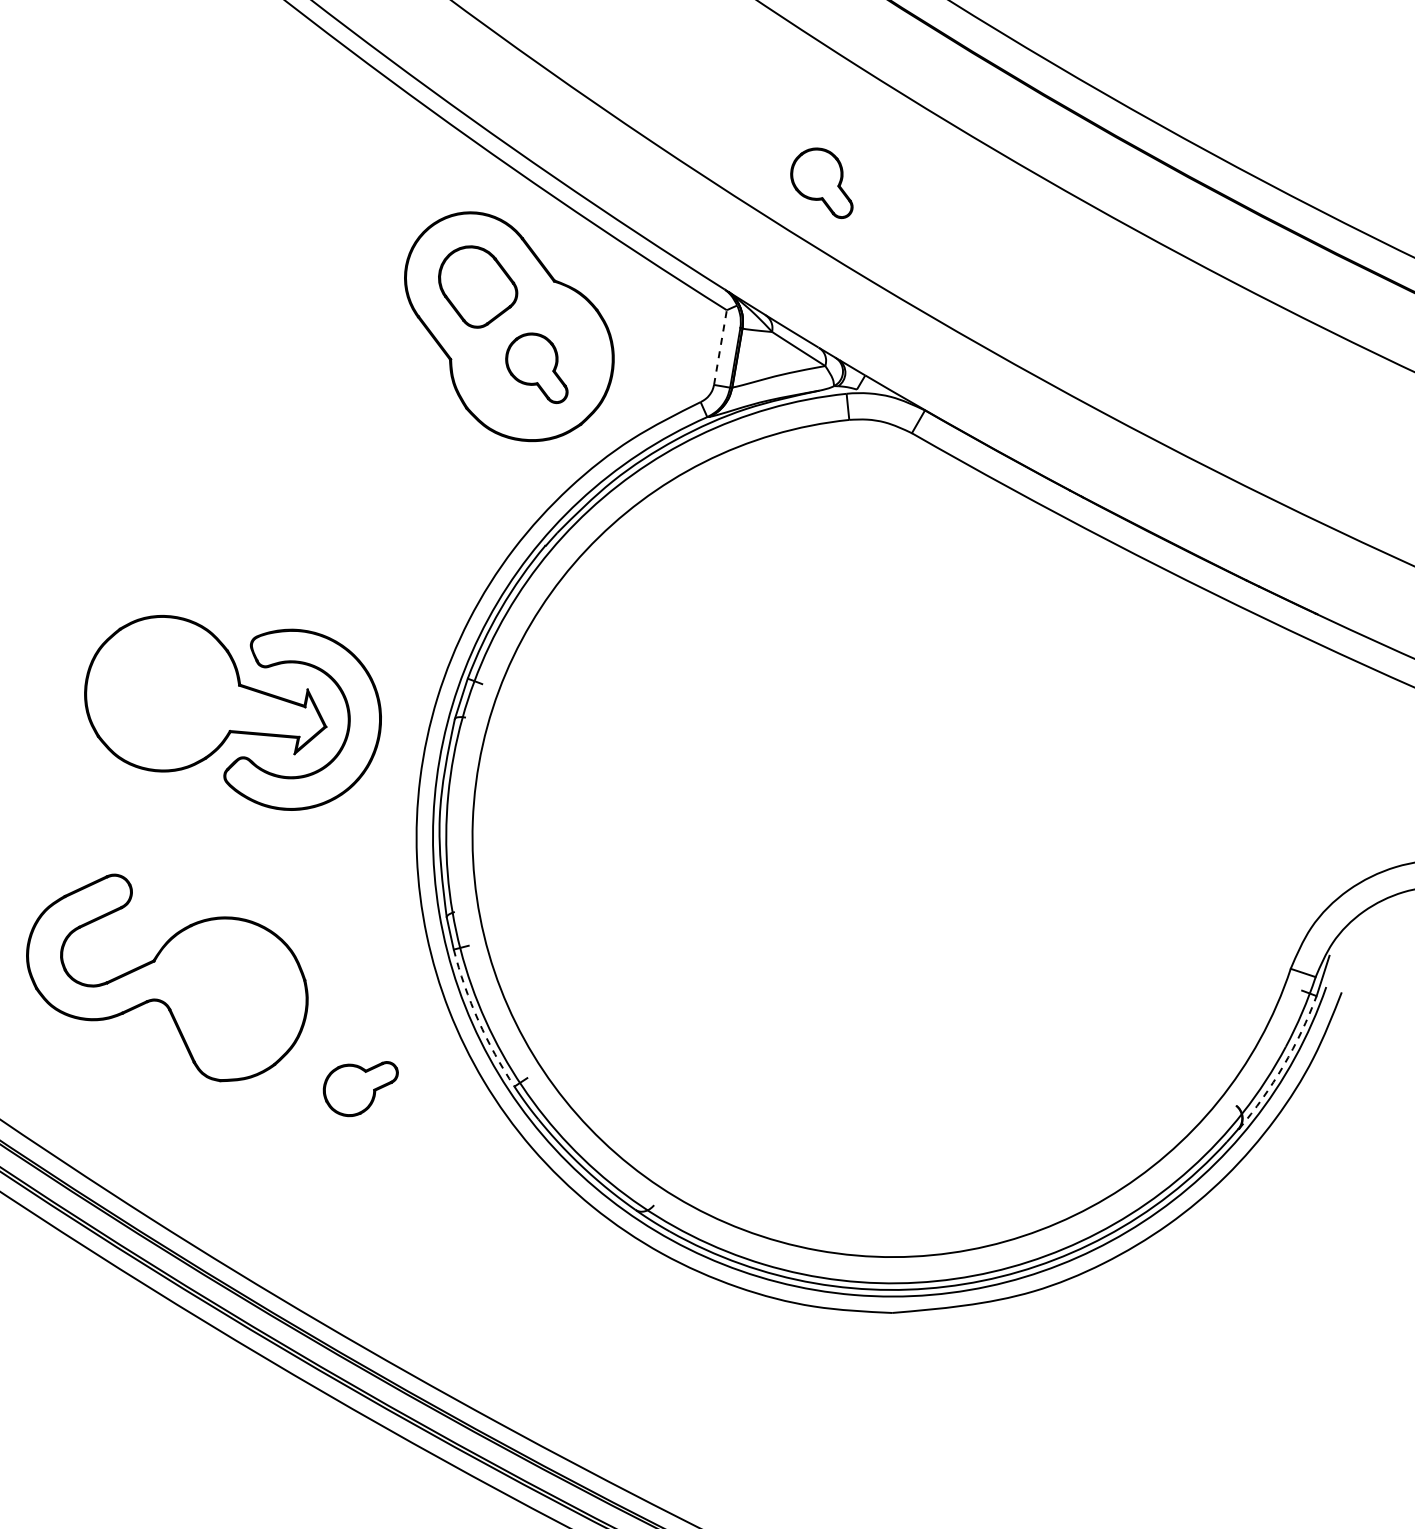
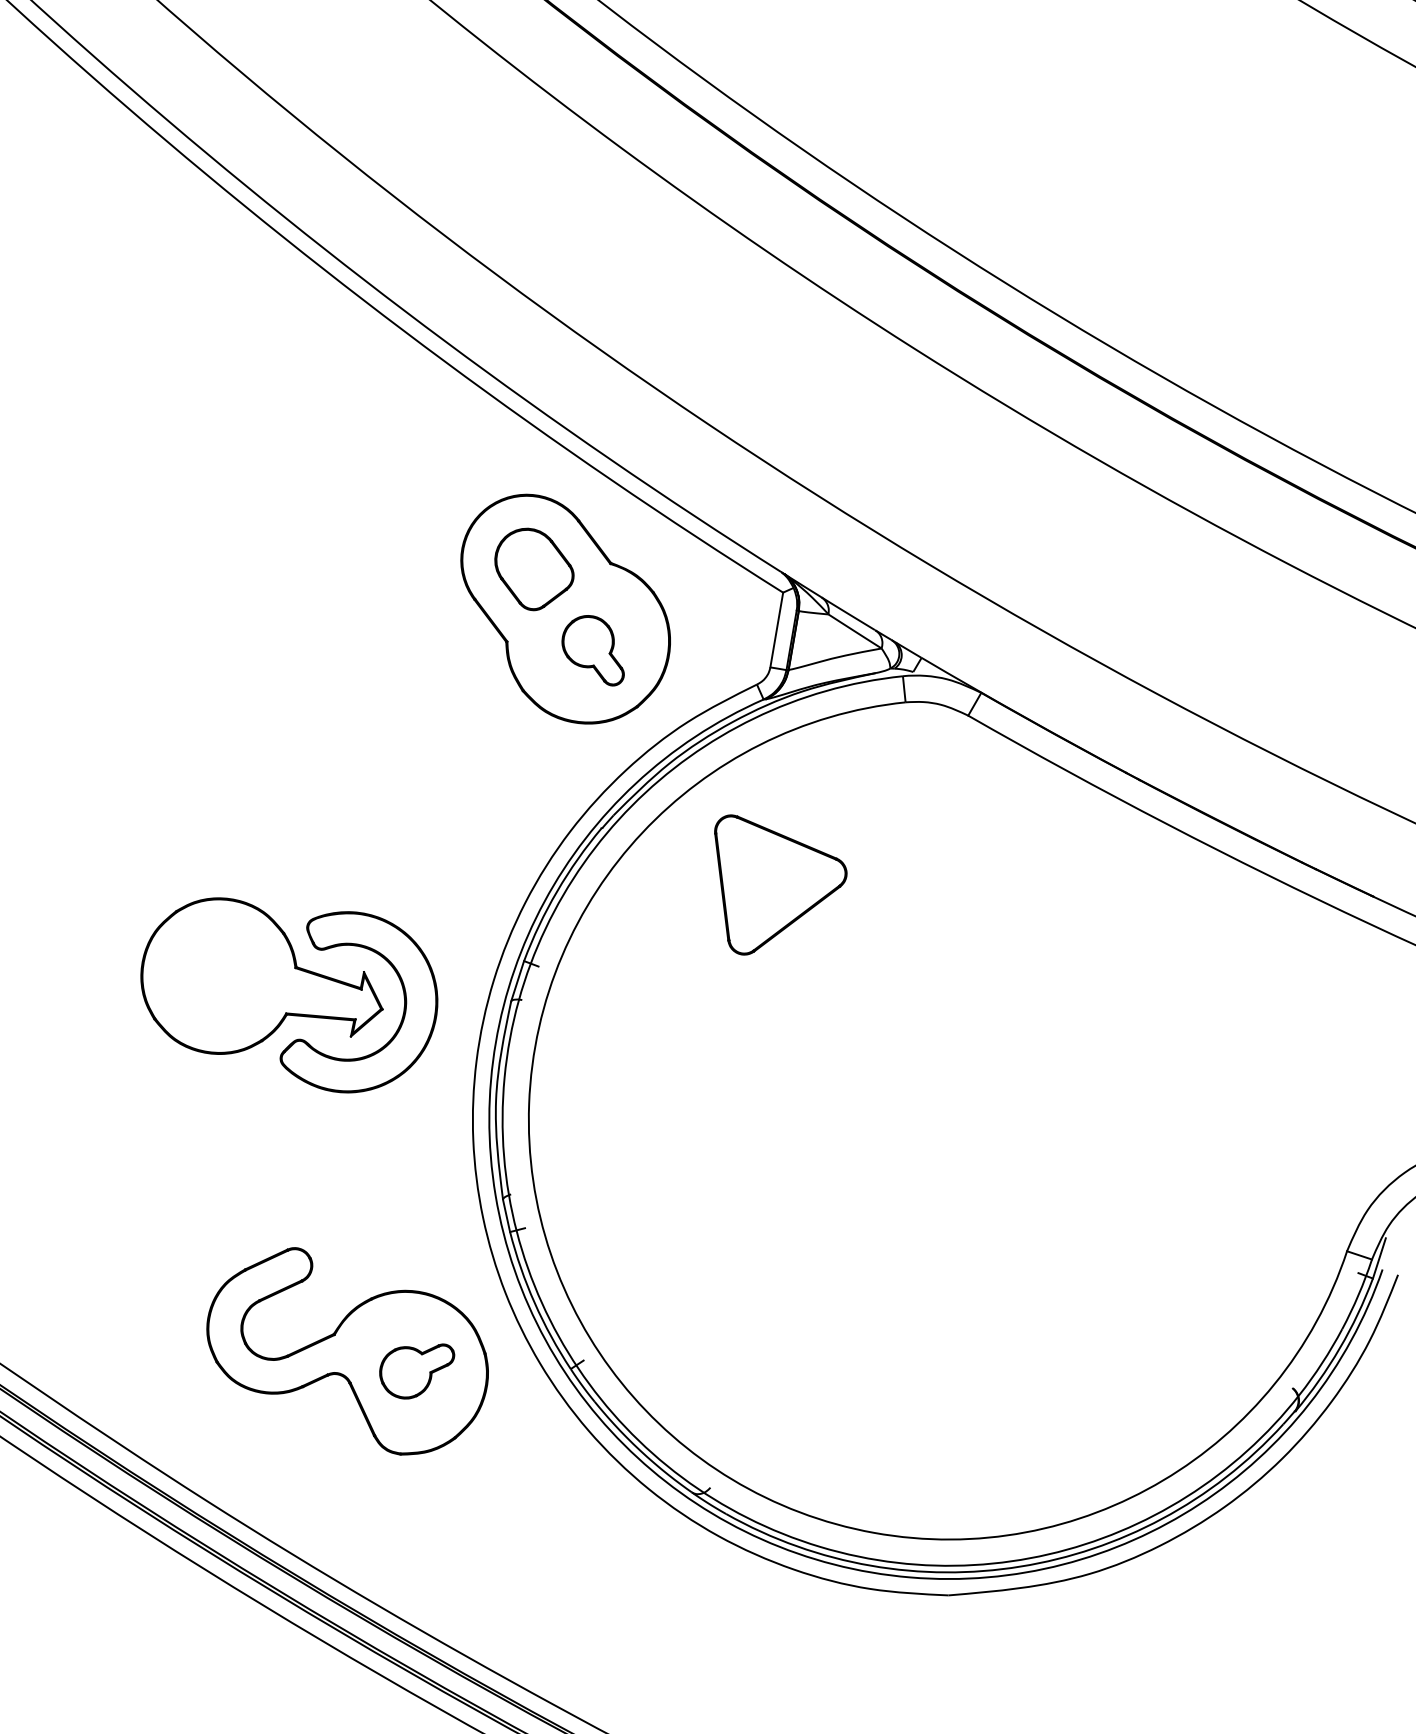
part: (821, 183) -> (877, 465), removed
line: (720, 348) -> (776, 630), dashed -> solid
part: (724, 602) -> (780, 884), added
part: (167, 978) -> (347, 1351), moved
arc: (478, 1021) -> (534, 1303), dashed -> solid
arc: (1283, 1066) -> (1339, 1348), dashed -> solid

